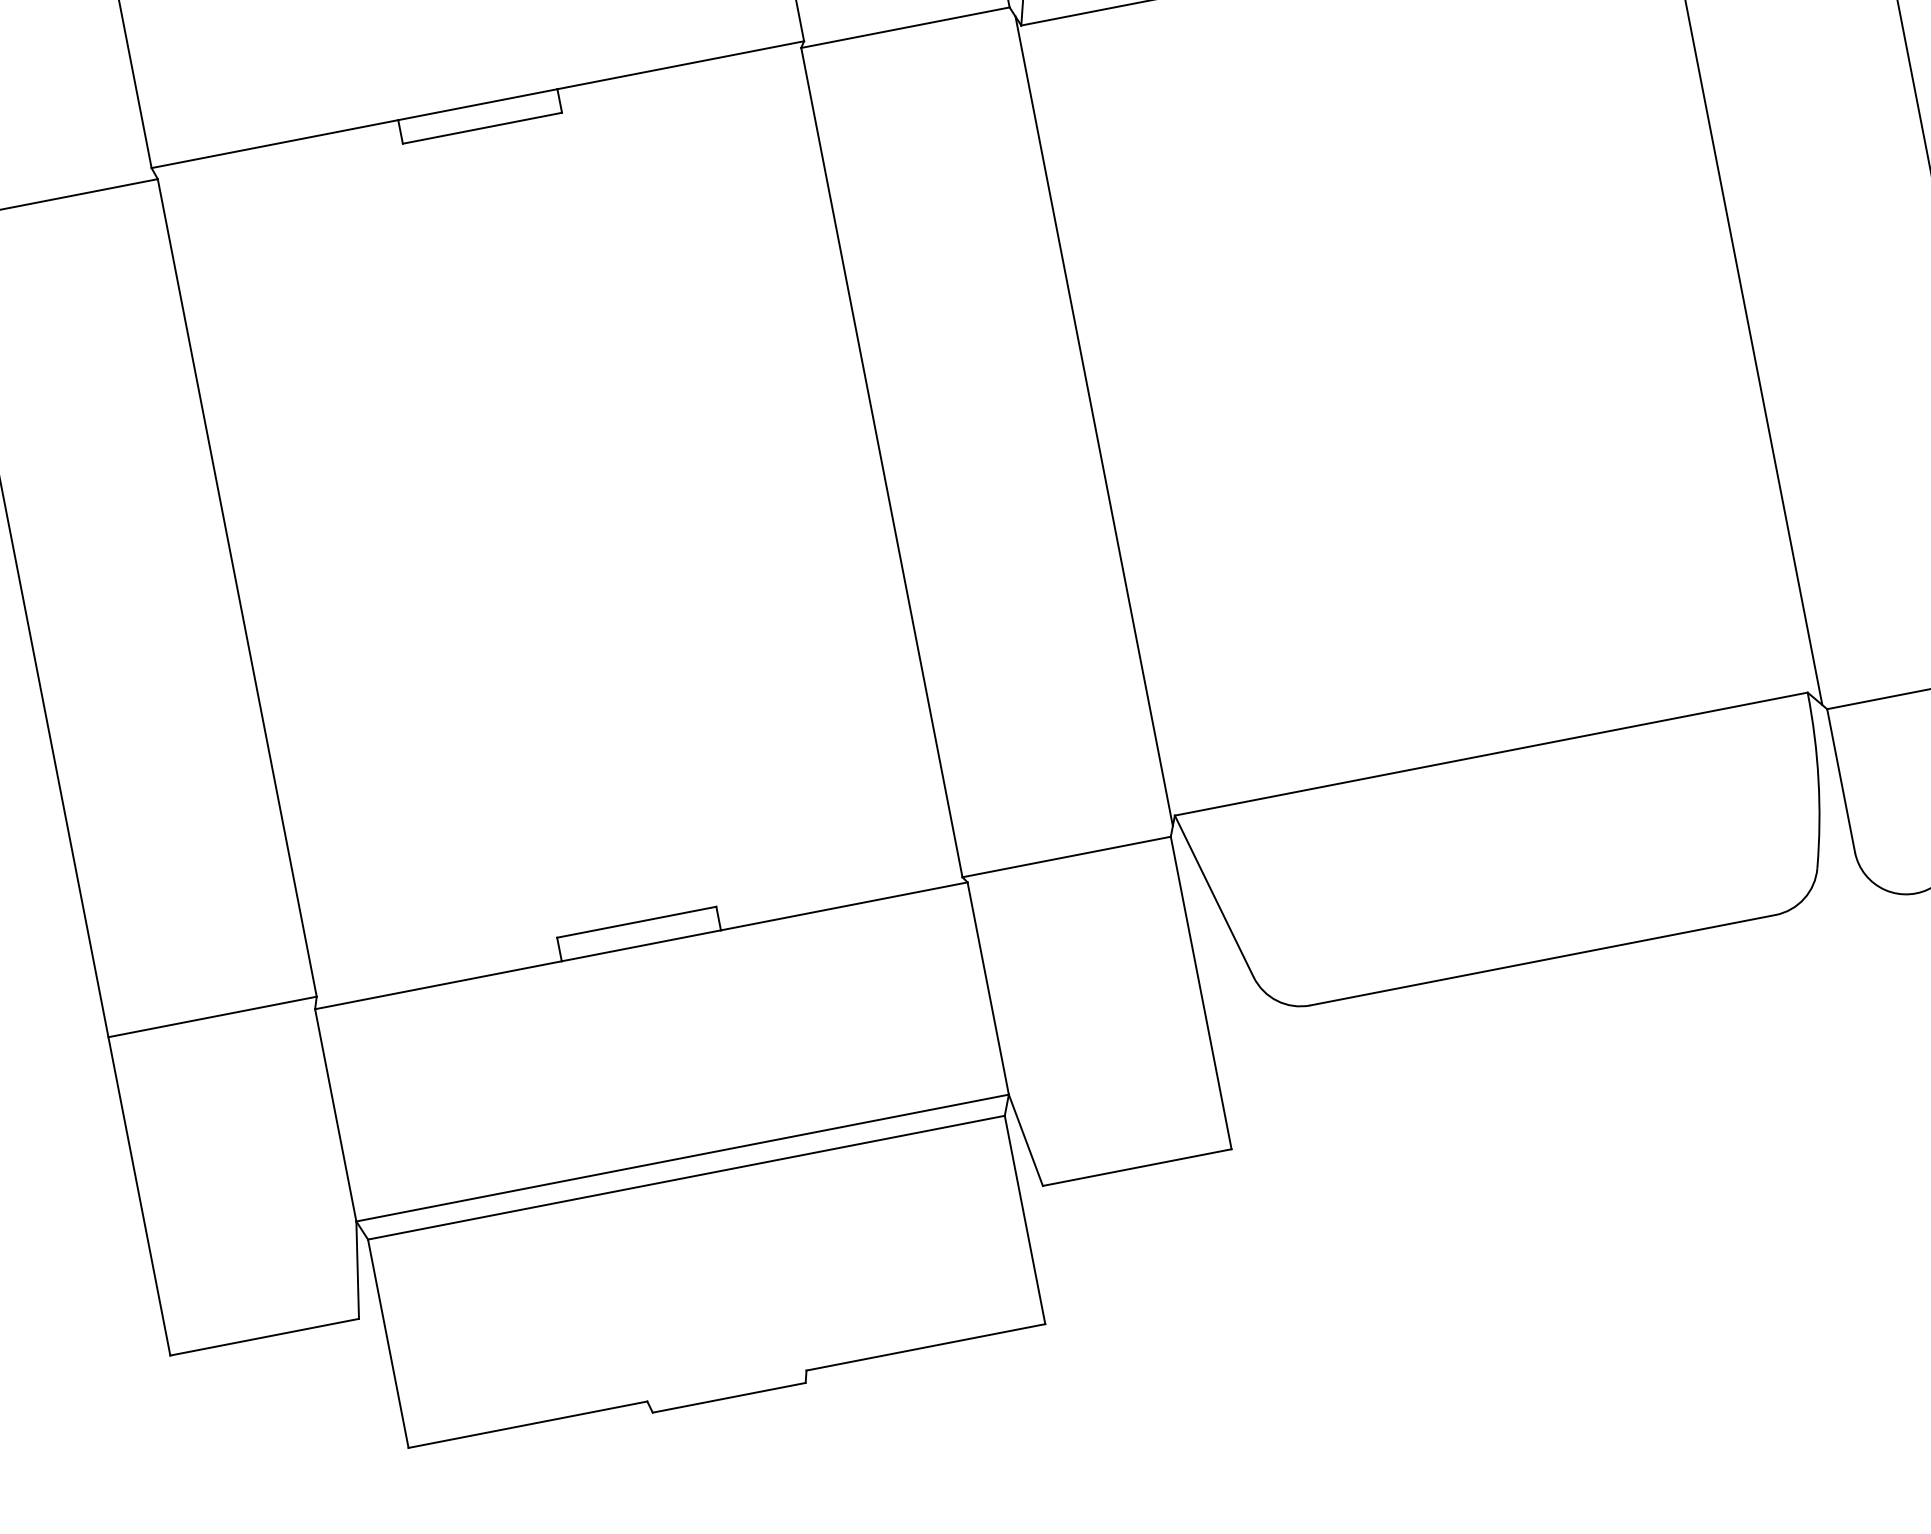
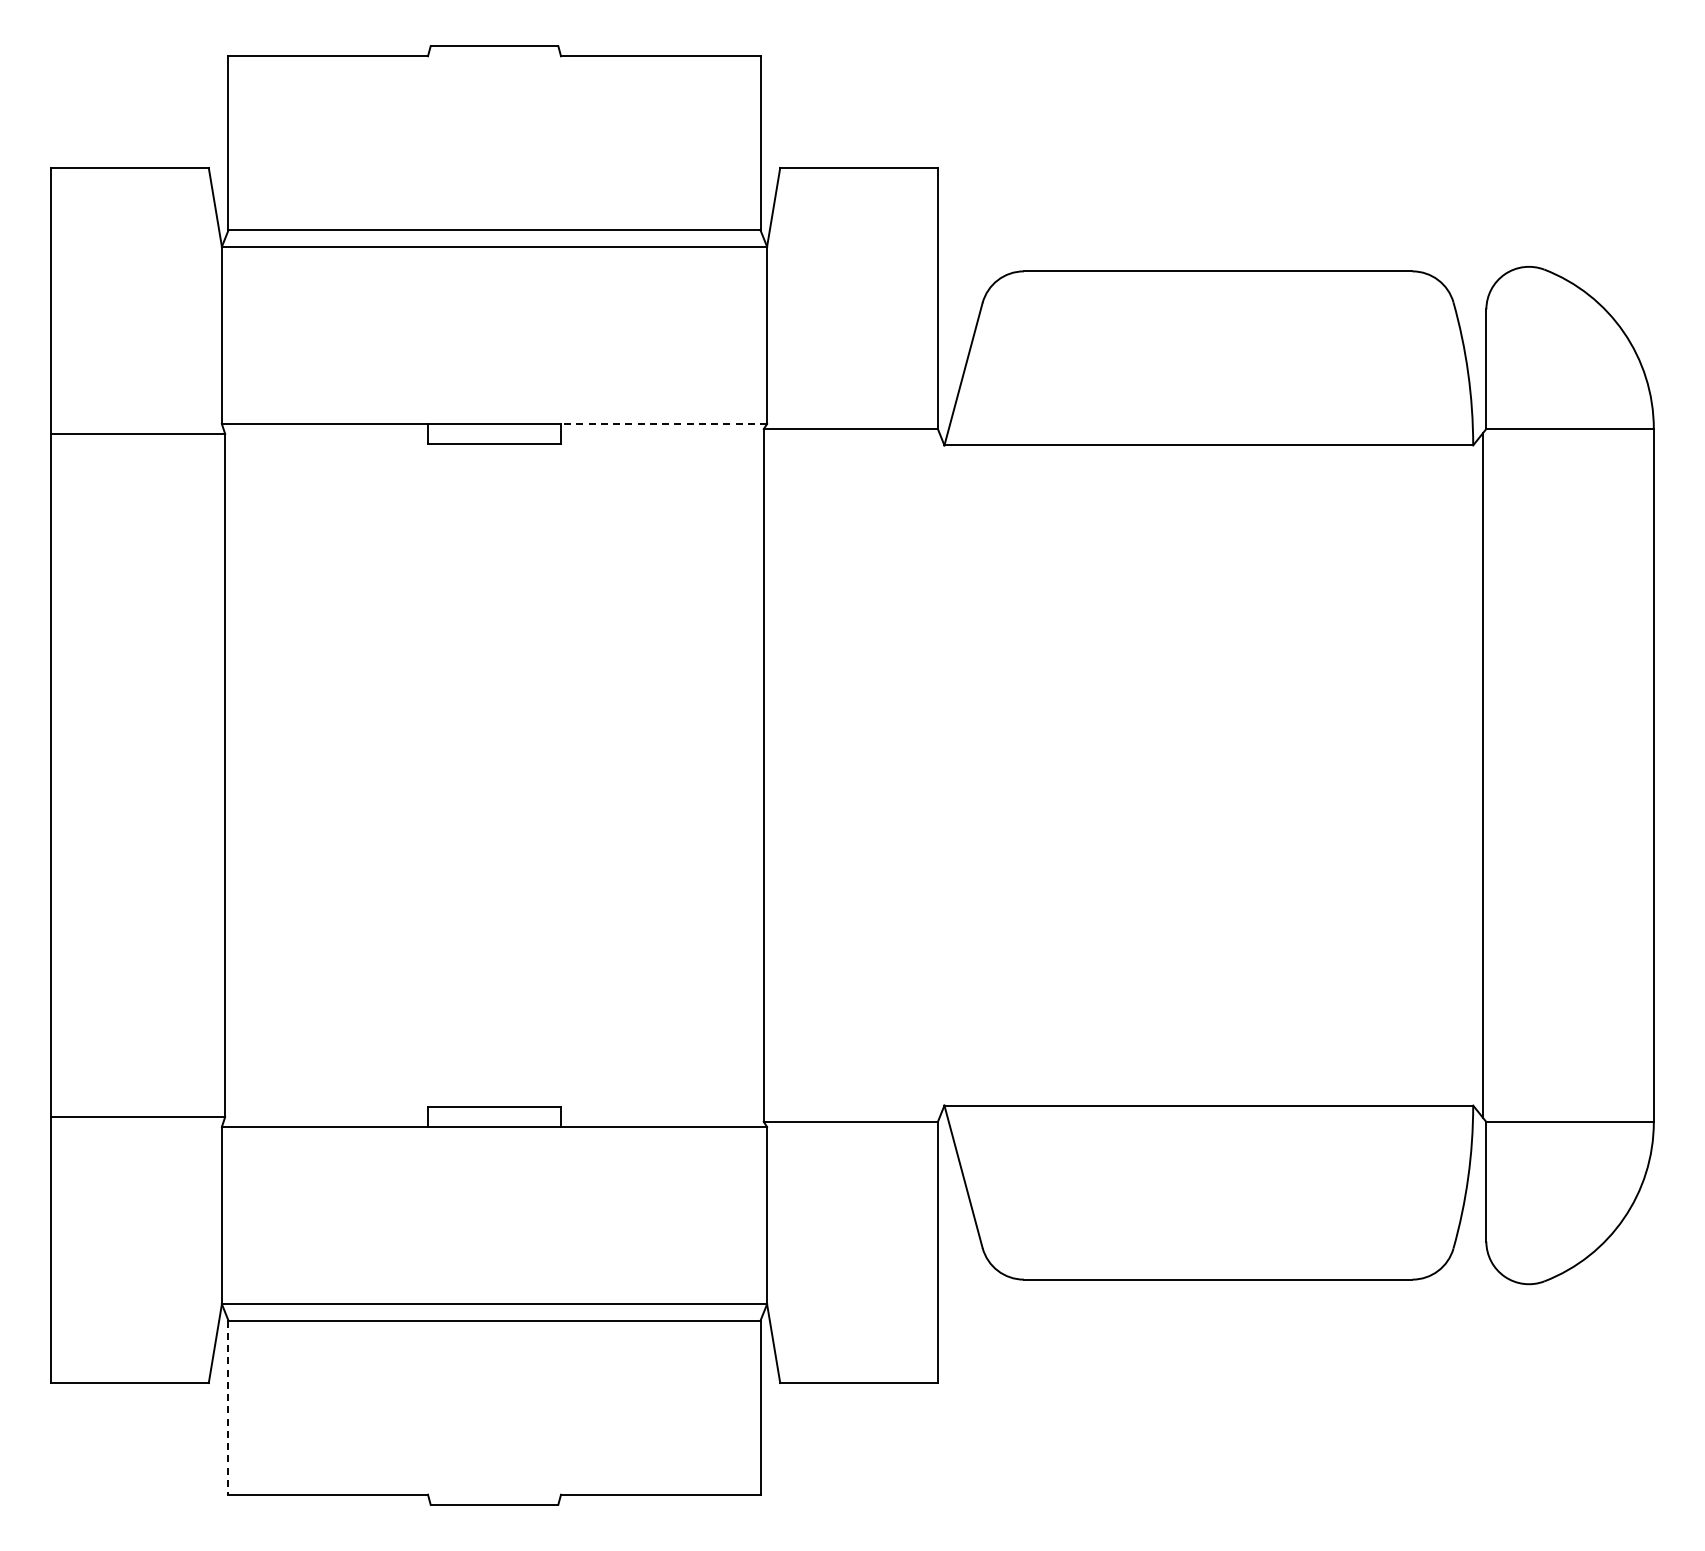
line: (680, 65) -> (663, 424), solid -> dashed
line: (1094, 421) -> (941, 775), removed
line: (388, 1344) -> (228, 1408), solid -> dashed

